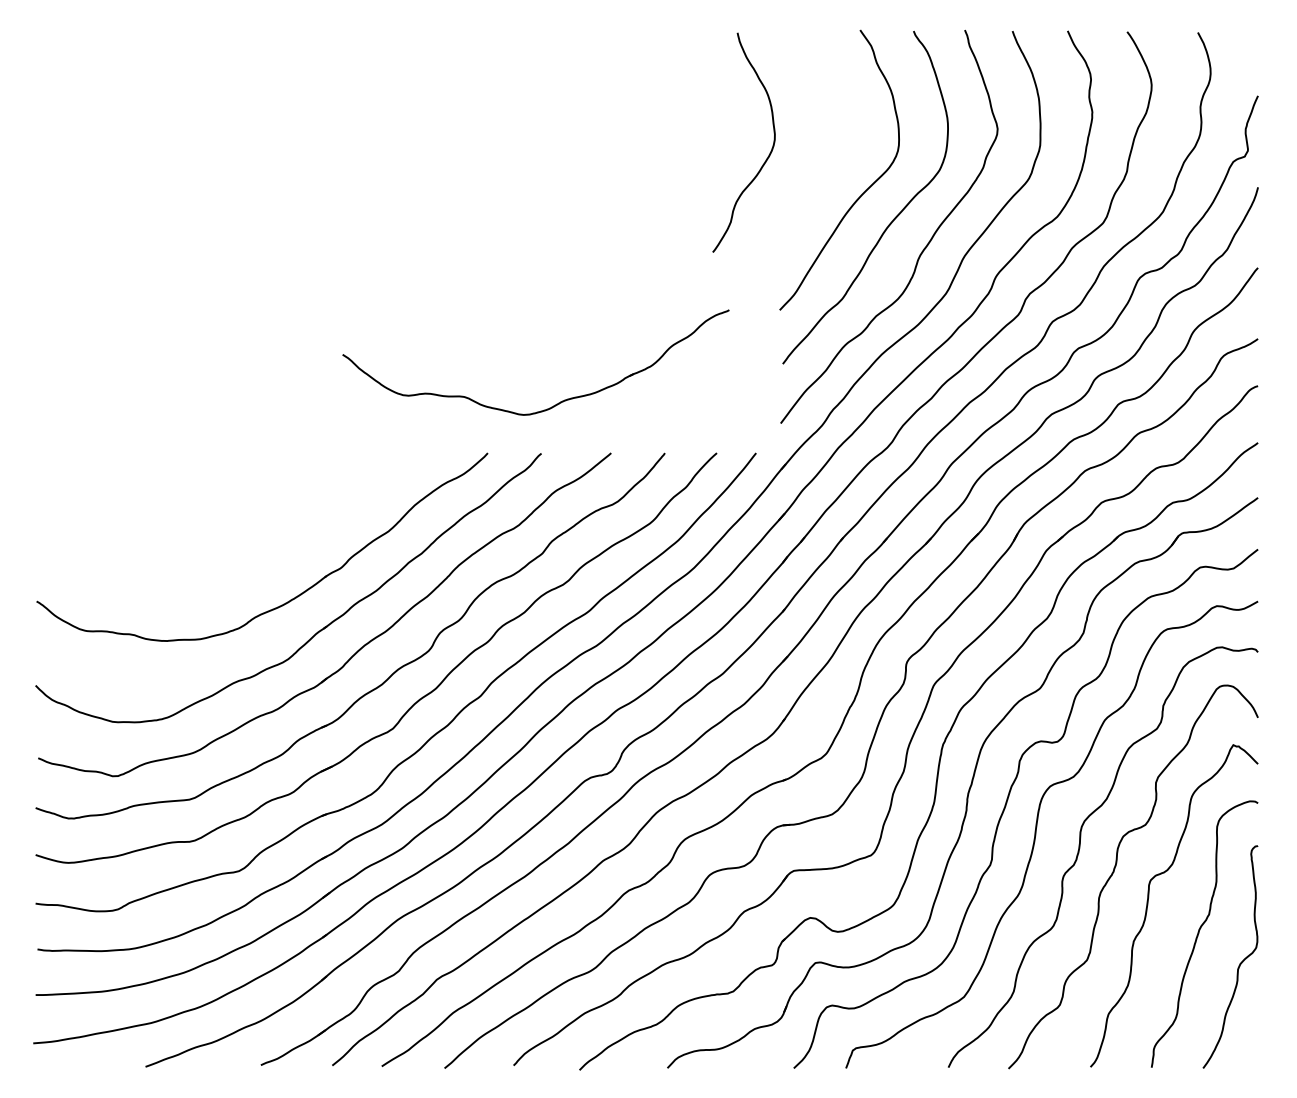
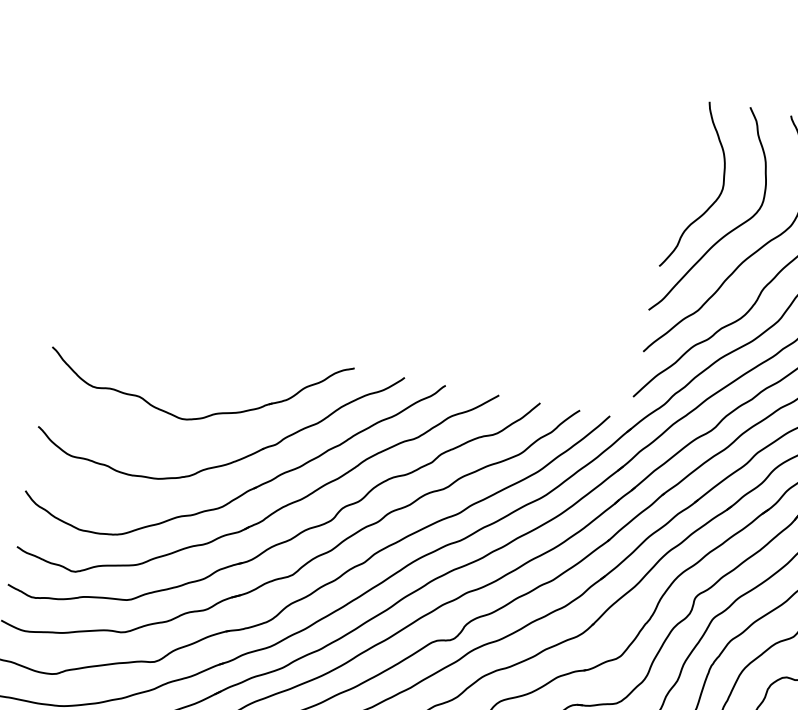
curve: (767, 156) -> (714, 200), moved
part: (556, 403) -> (209, 414), moved

